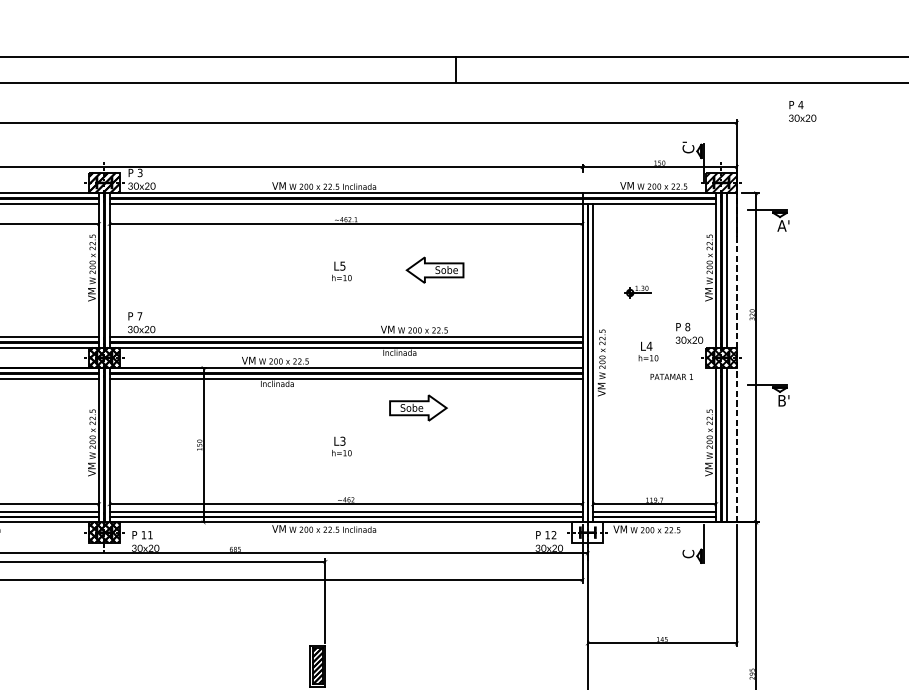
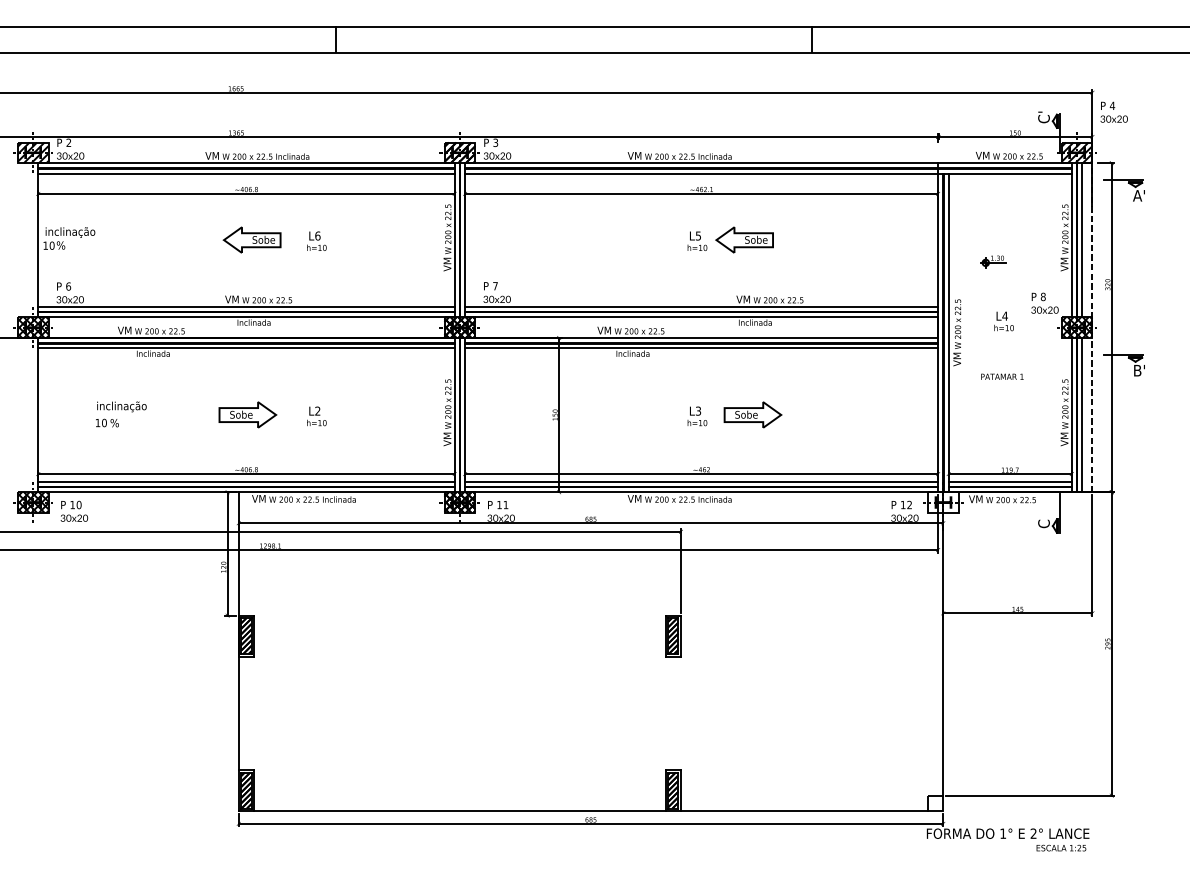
text: (801, 110) -> (1113, 111), moved
part: (434, 269) -> (744, 239), moved
text: (671, 376) -> (1002, 376), moved
part: (417, 407) -> (752, 414), moved

